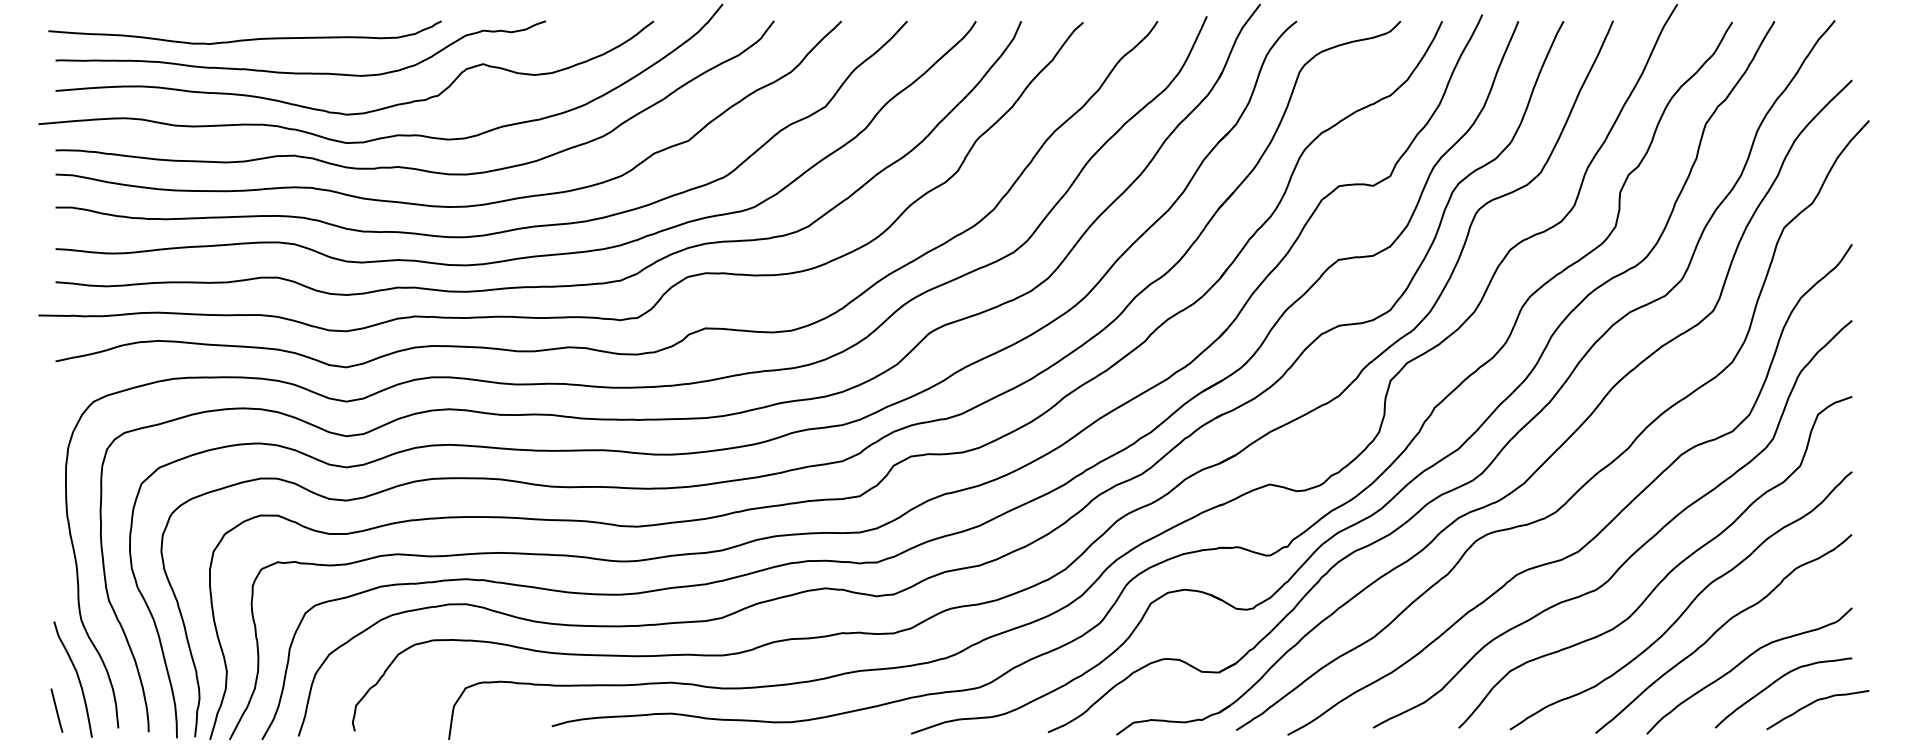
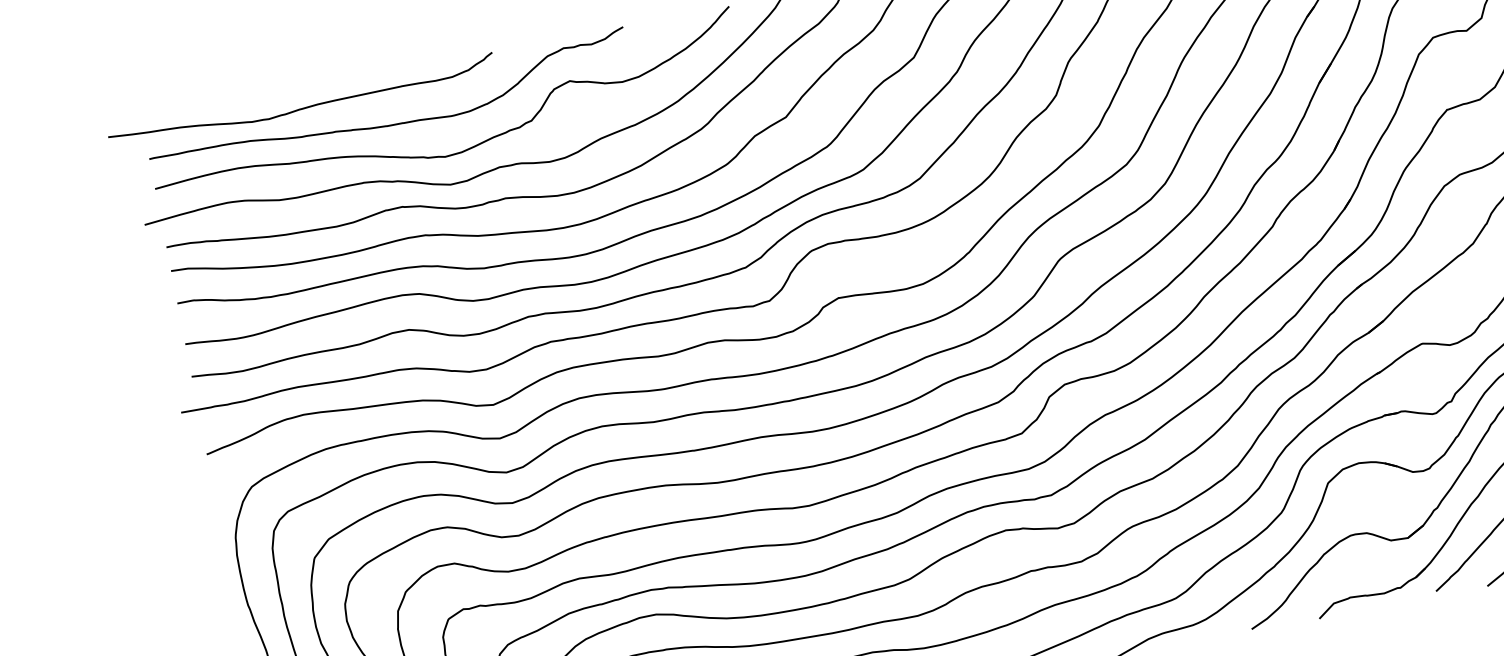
curve: (244, 39) -> (302, 108), moved

